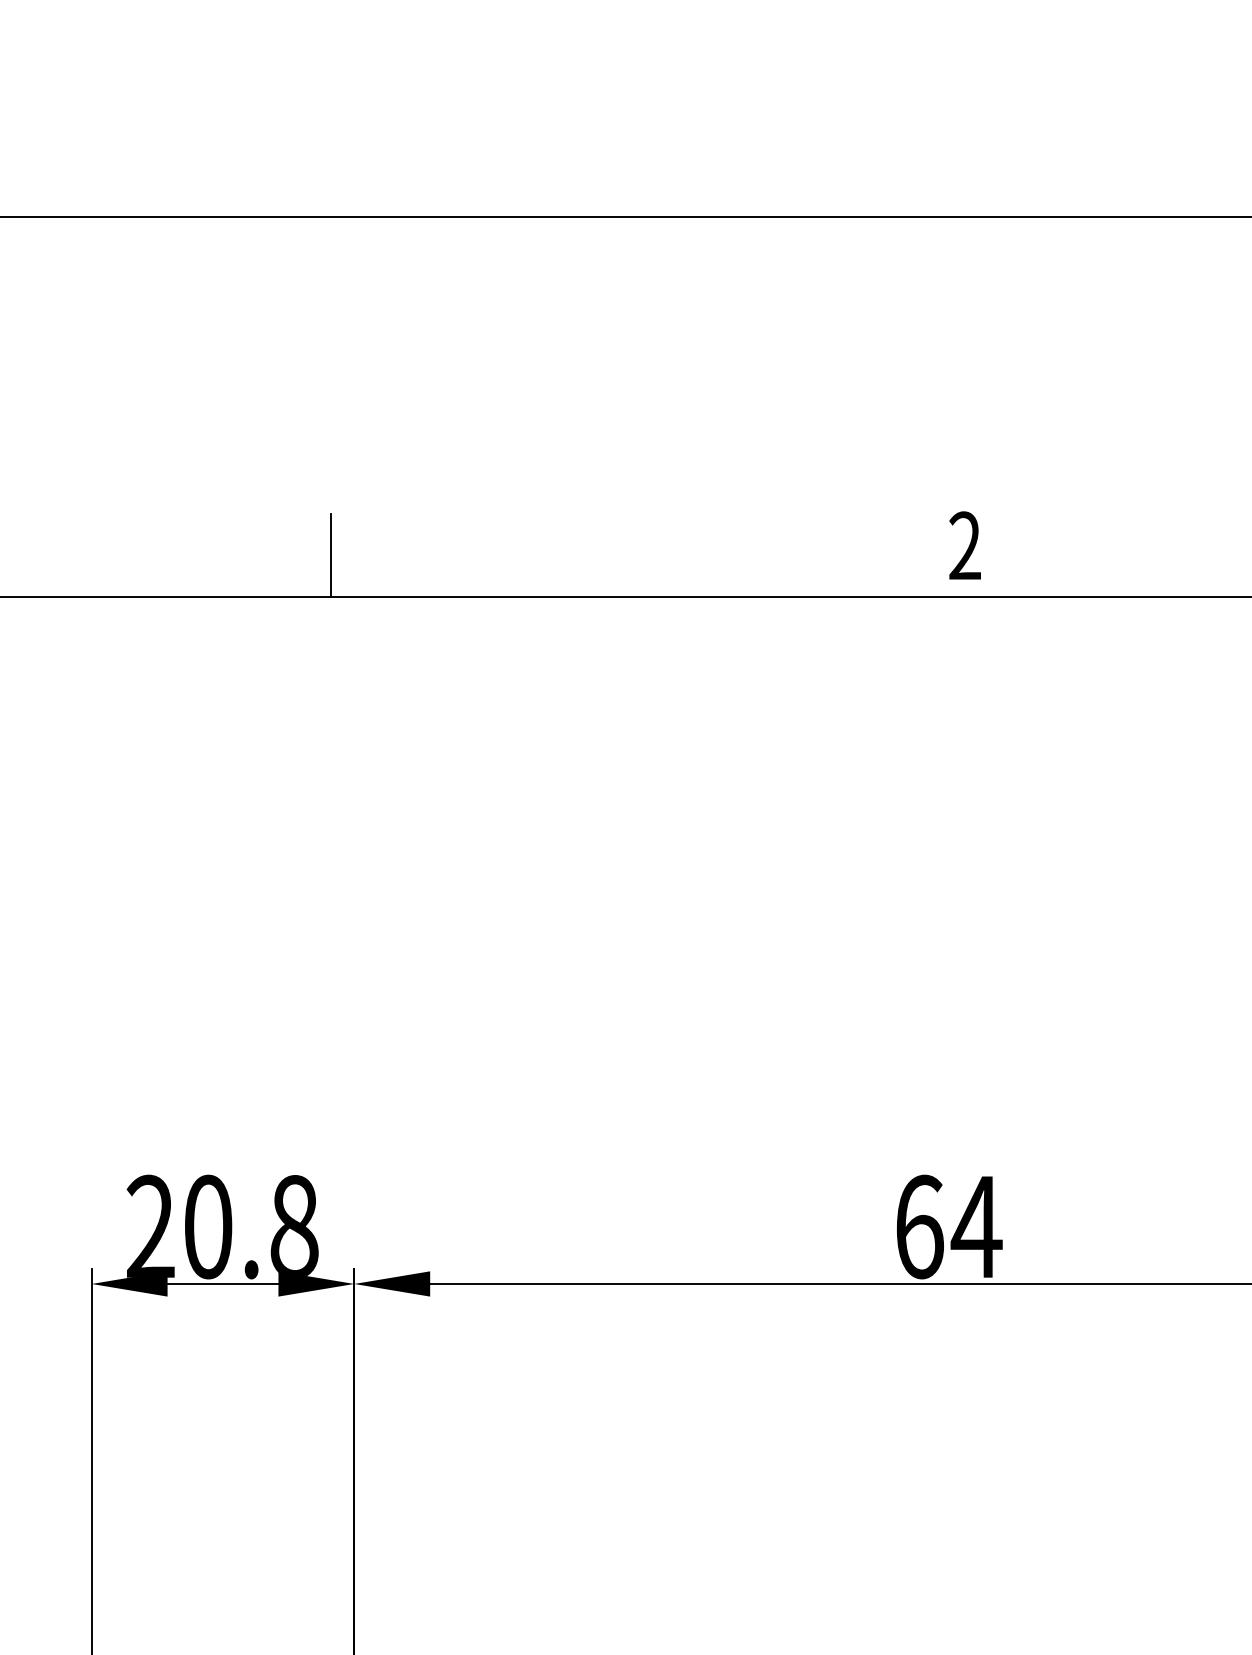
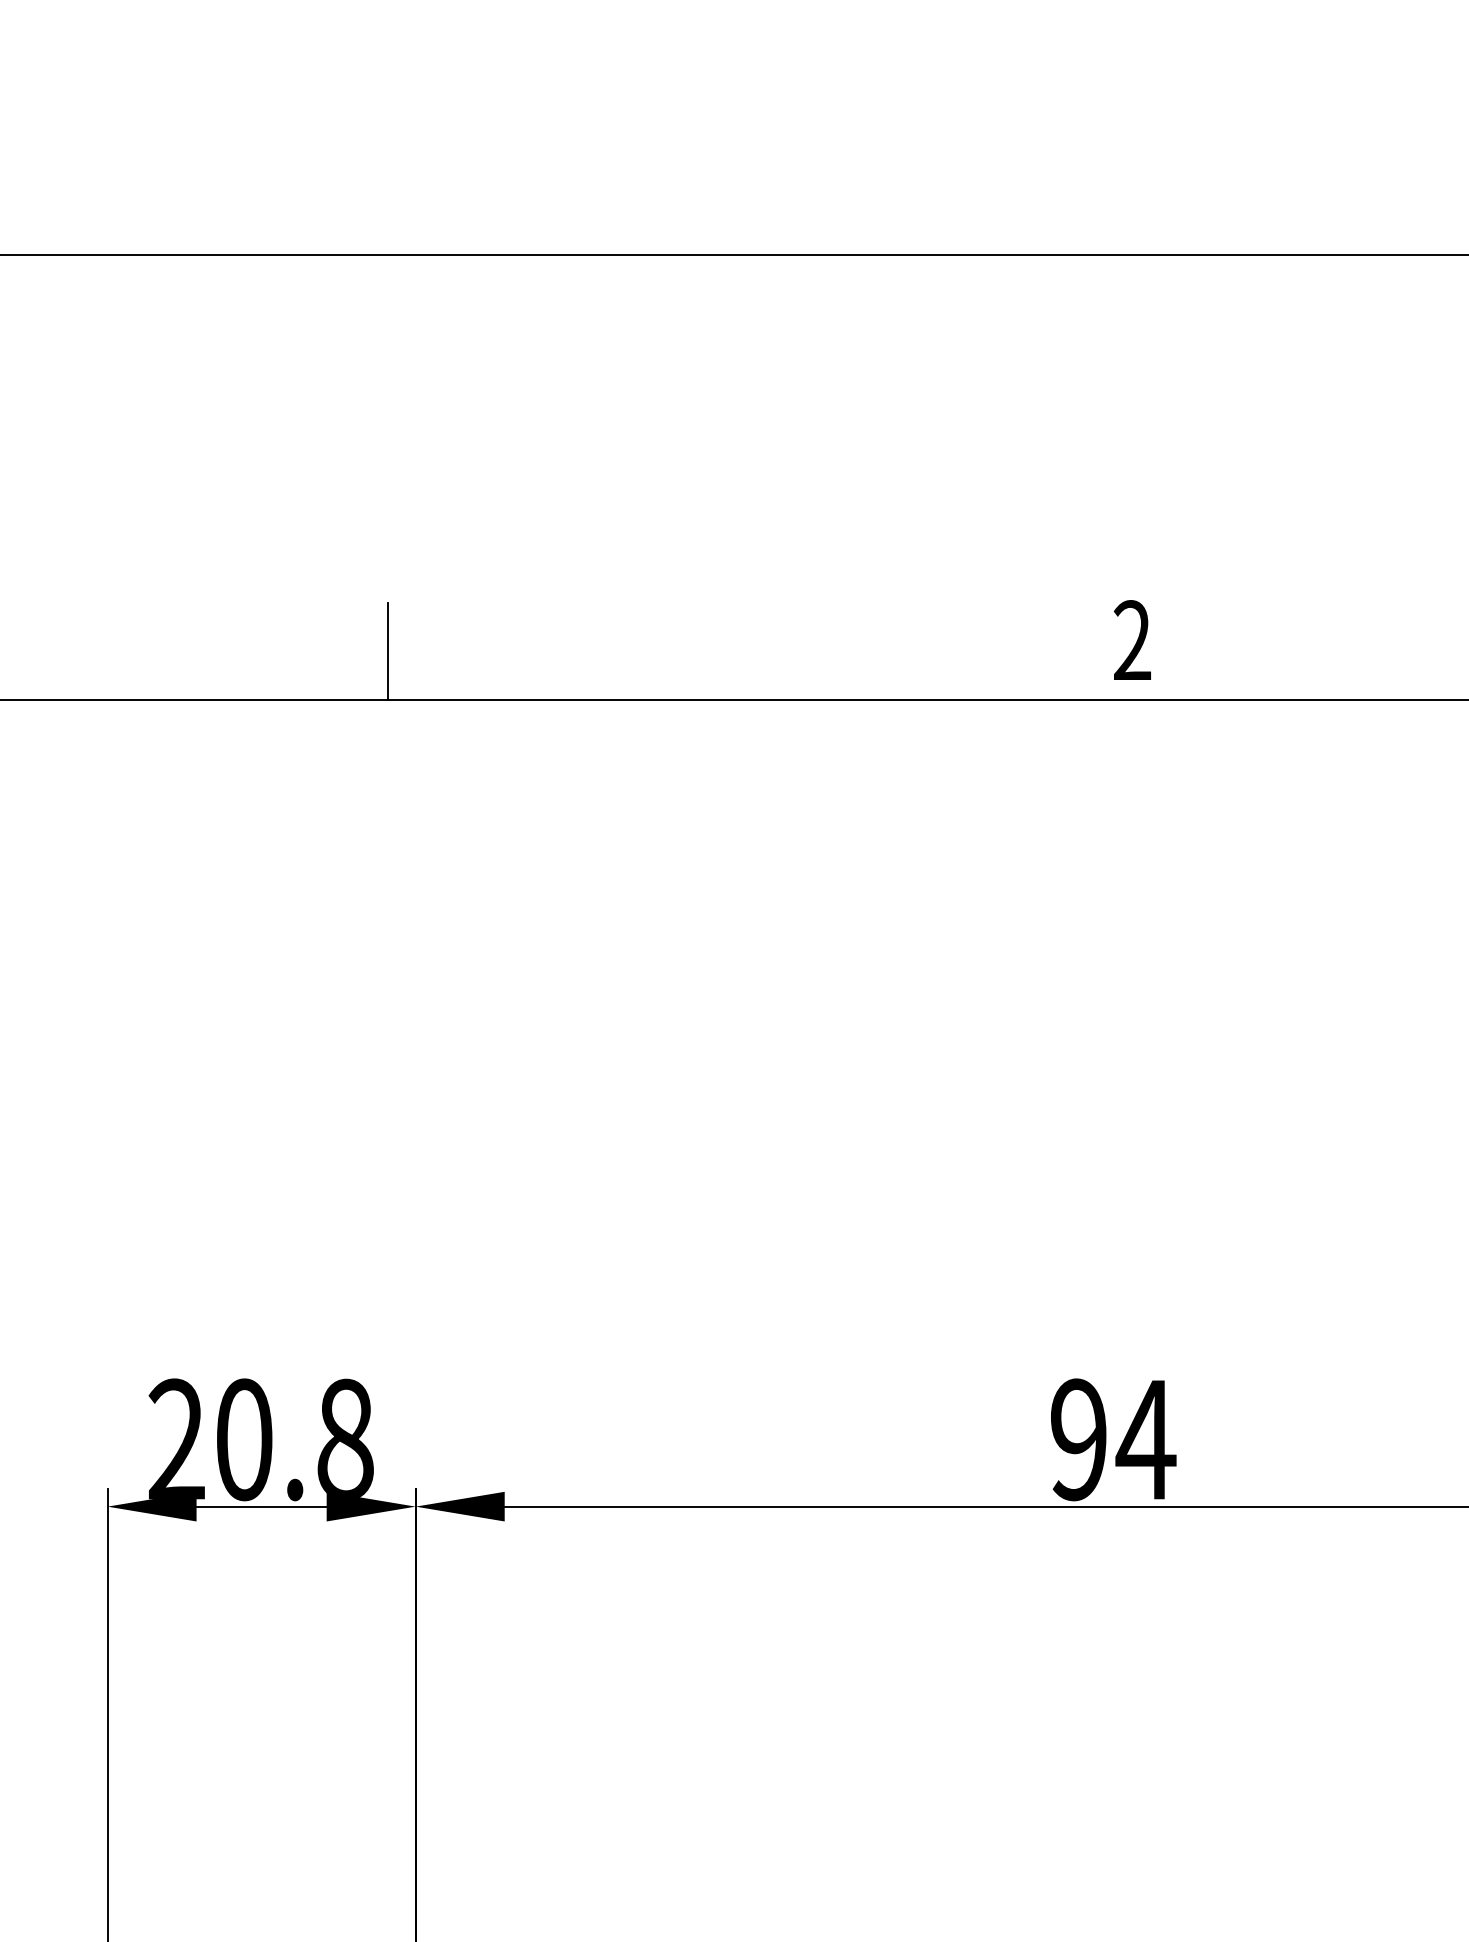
text: (920, 1226) -> (1079, 1439), 64 -> 94

